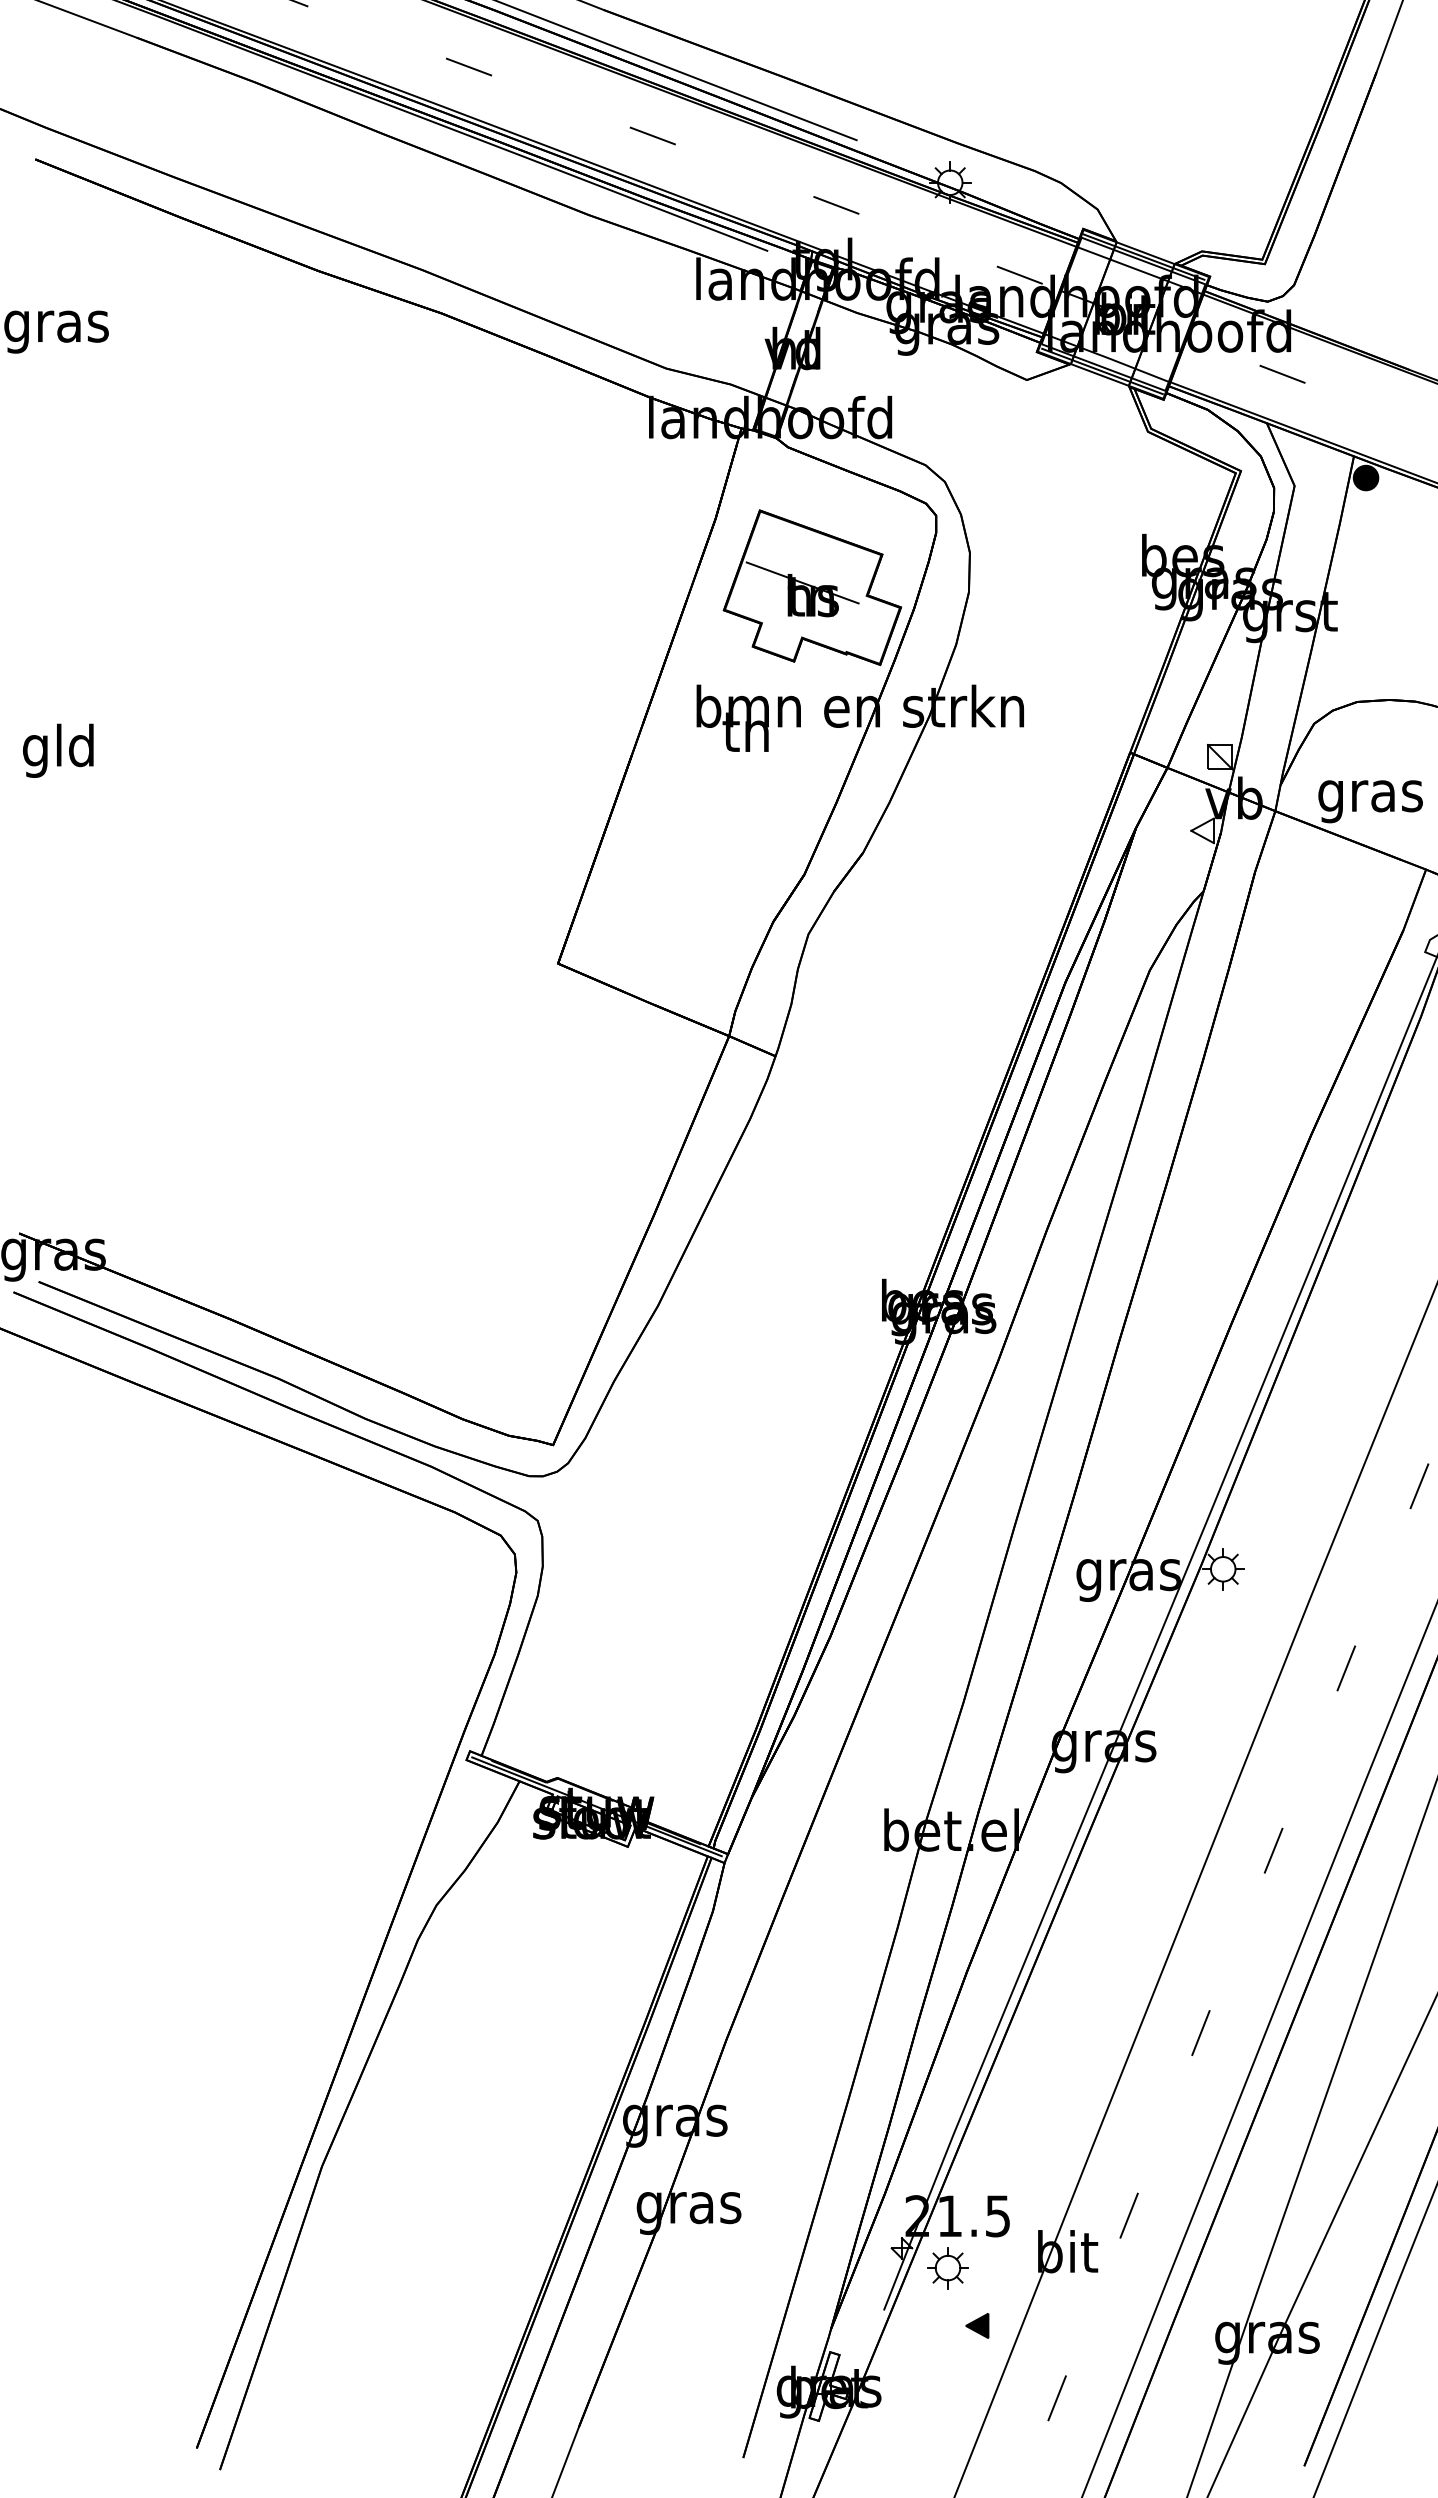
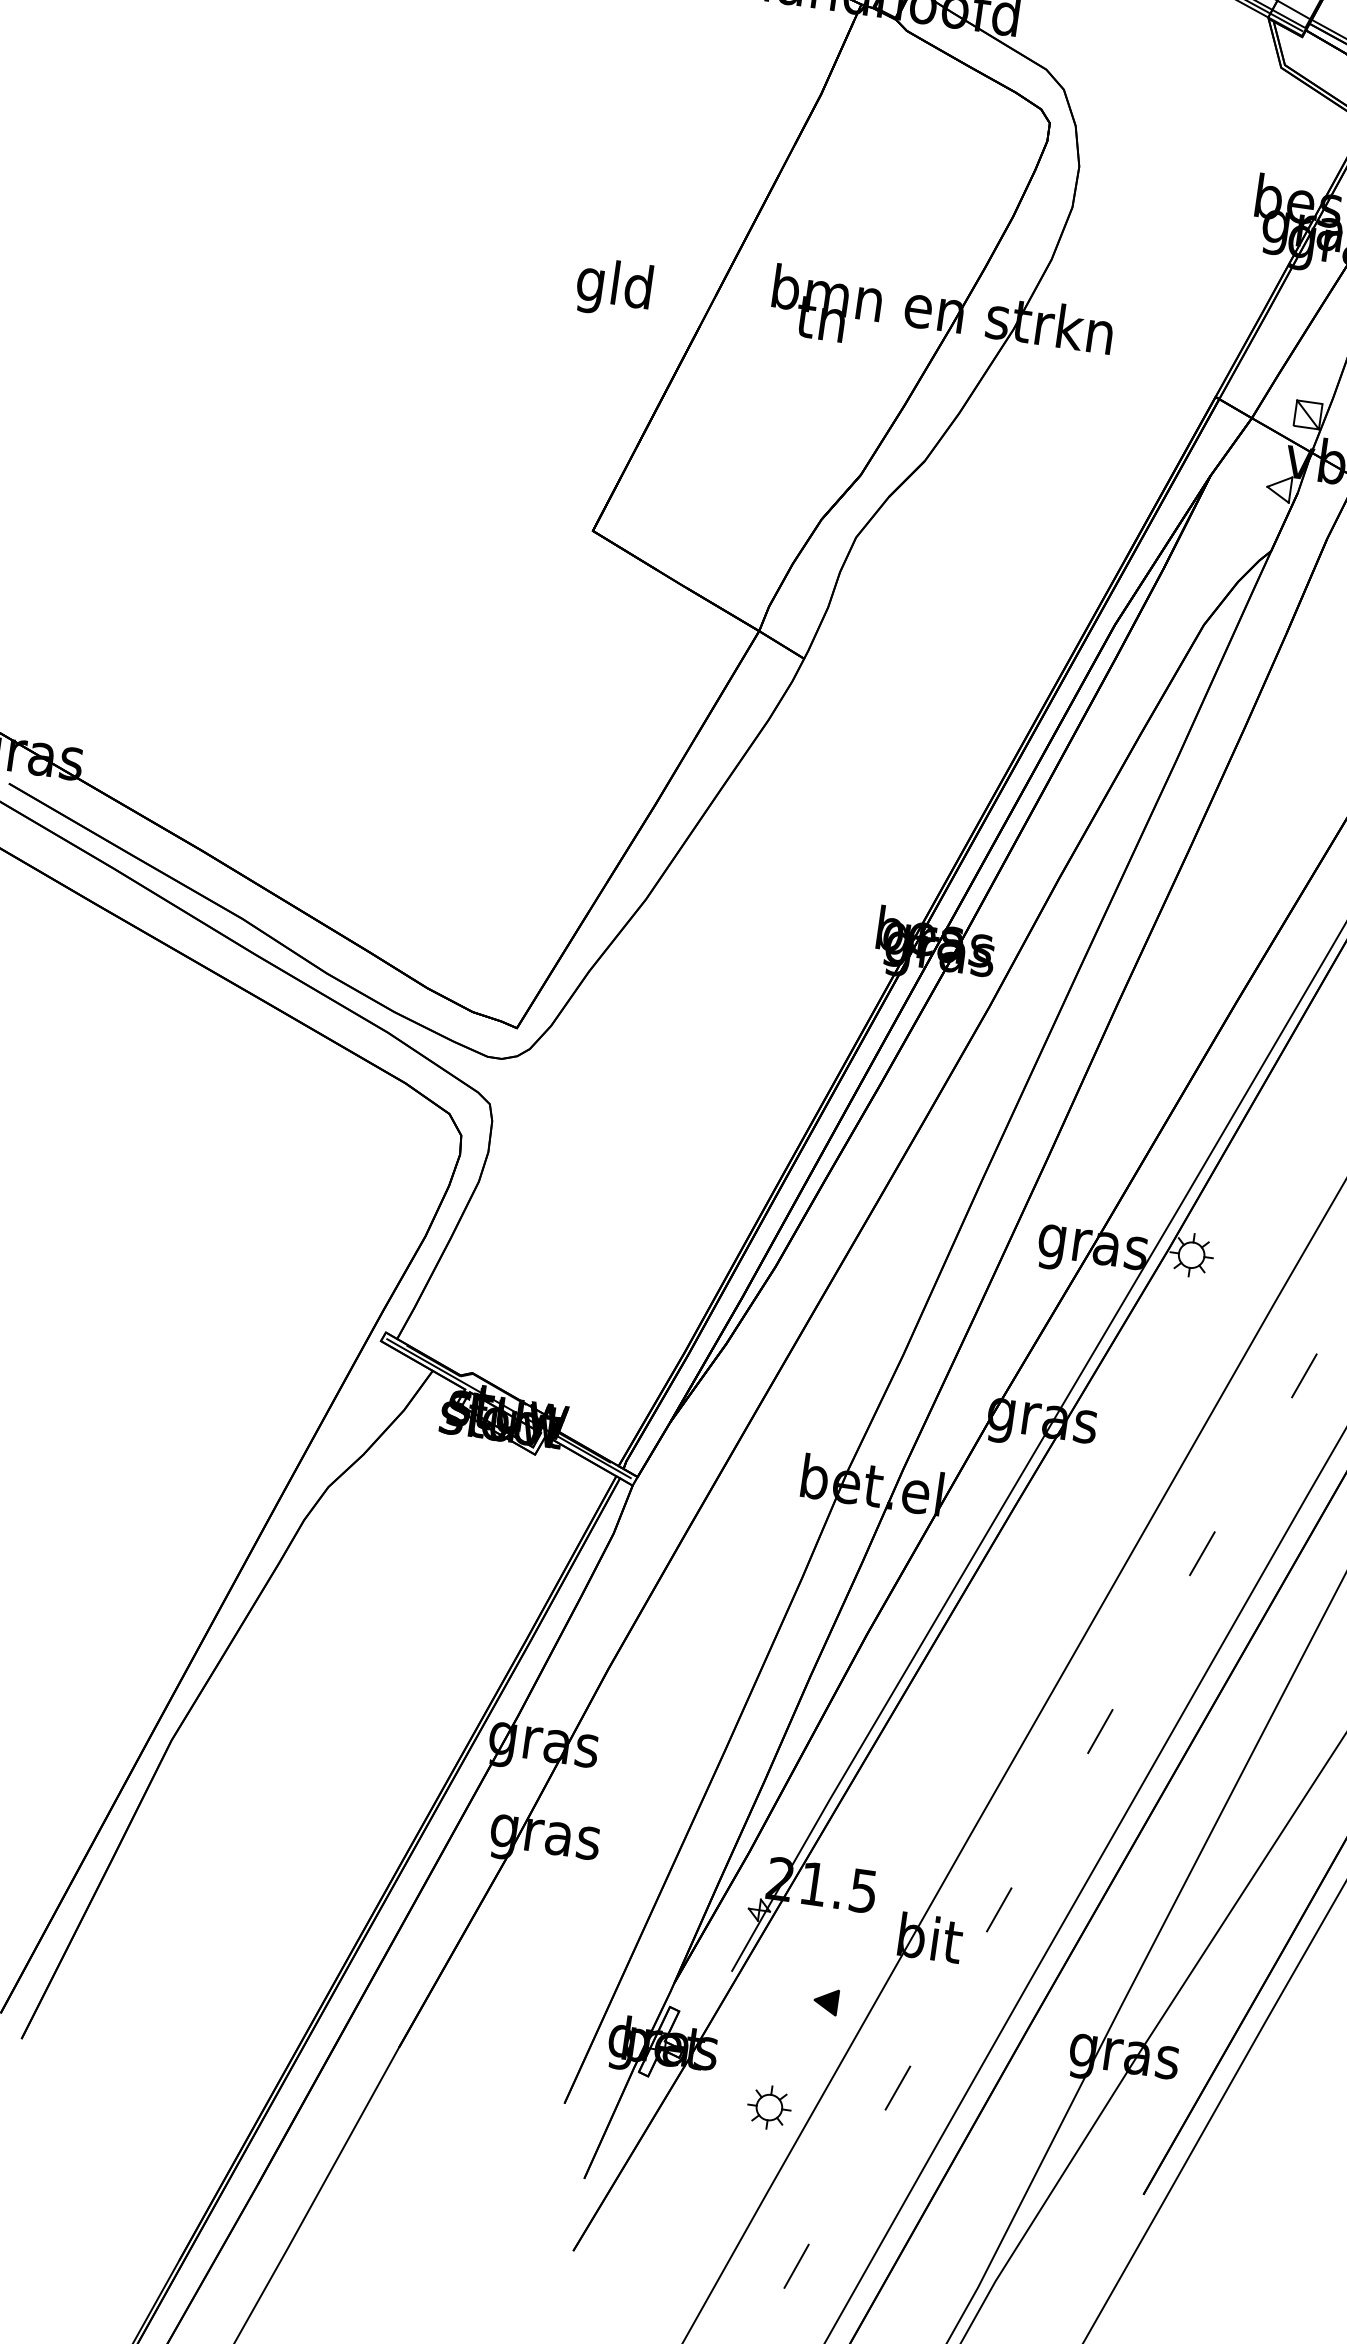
part: (811, 587) -> (910, 179), removed
text: (58, 750) -> (614, 287), moved
part: (947, 2268) -> (768, 2107), moved

